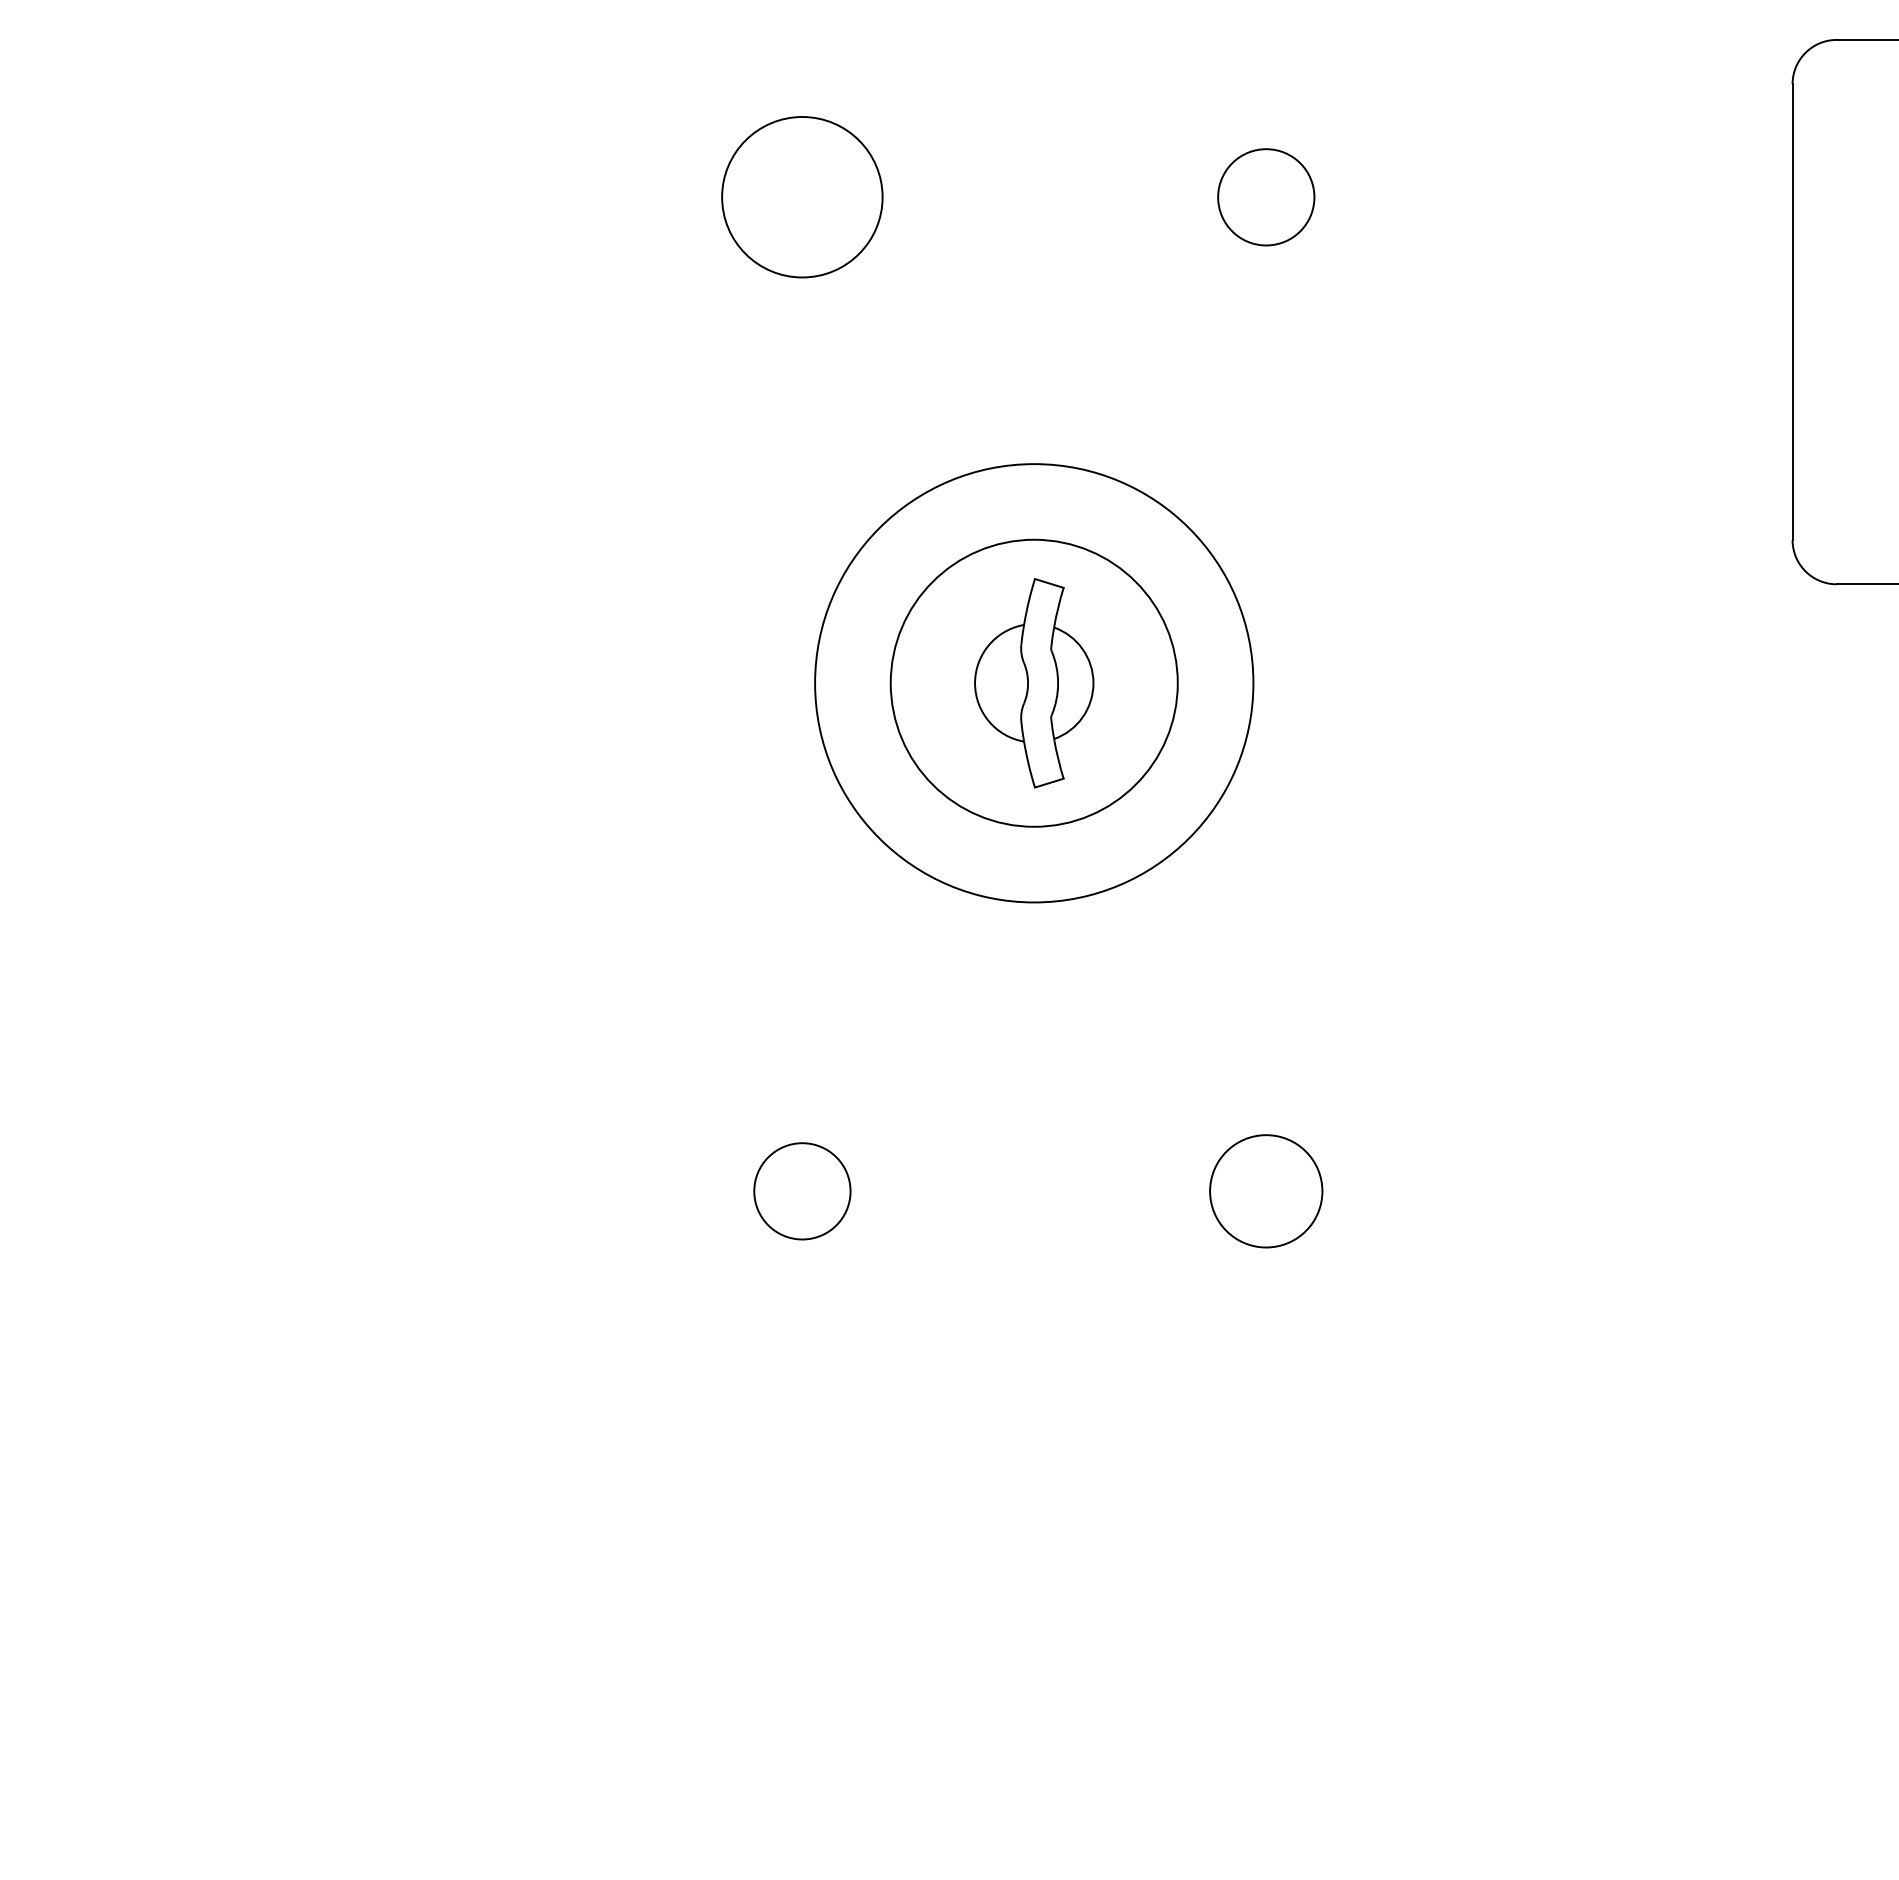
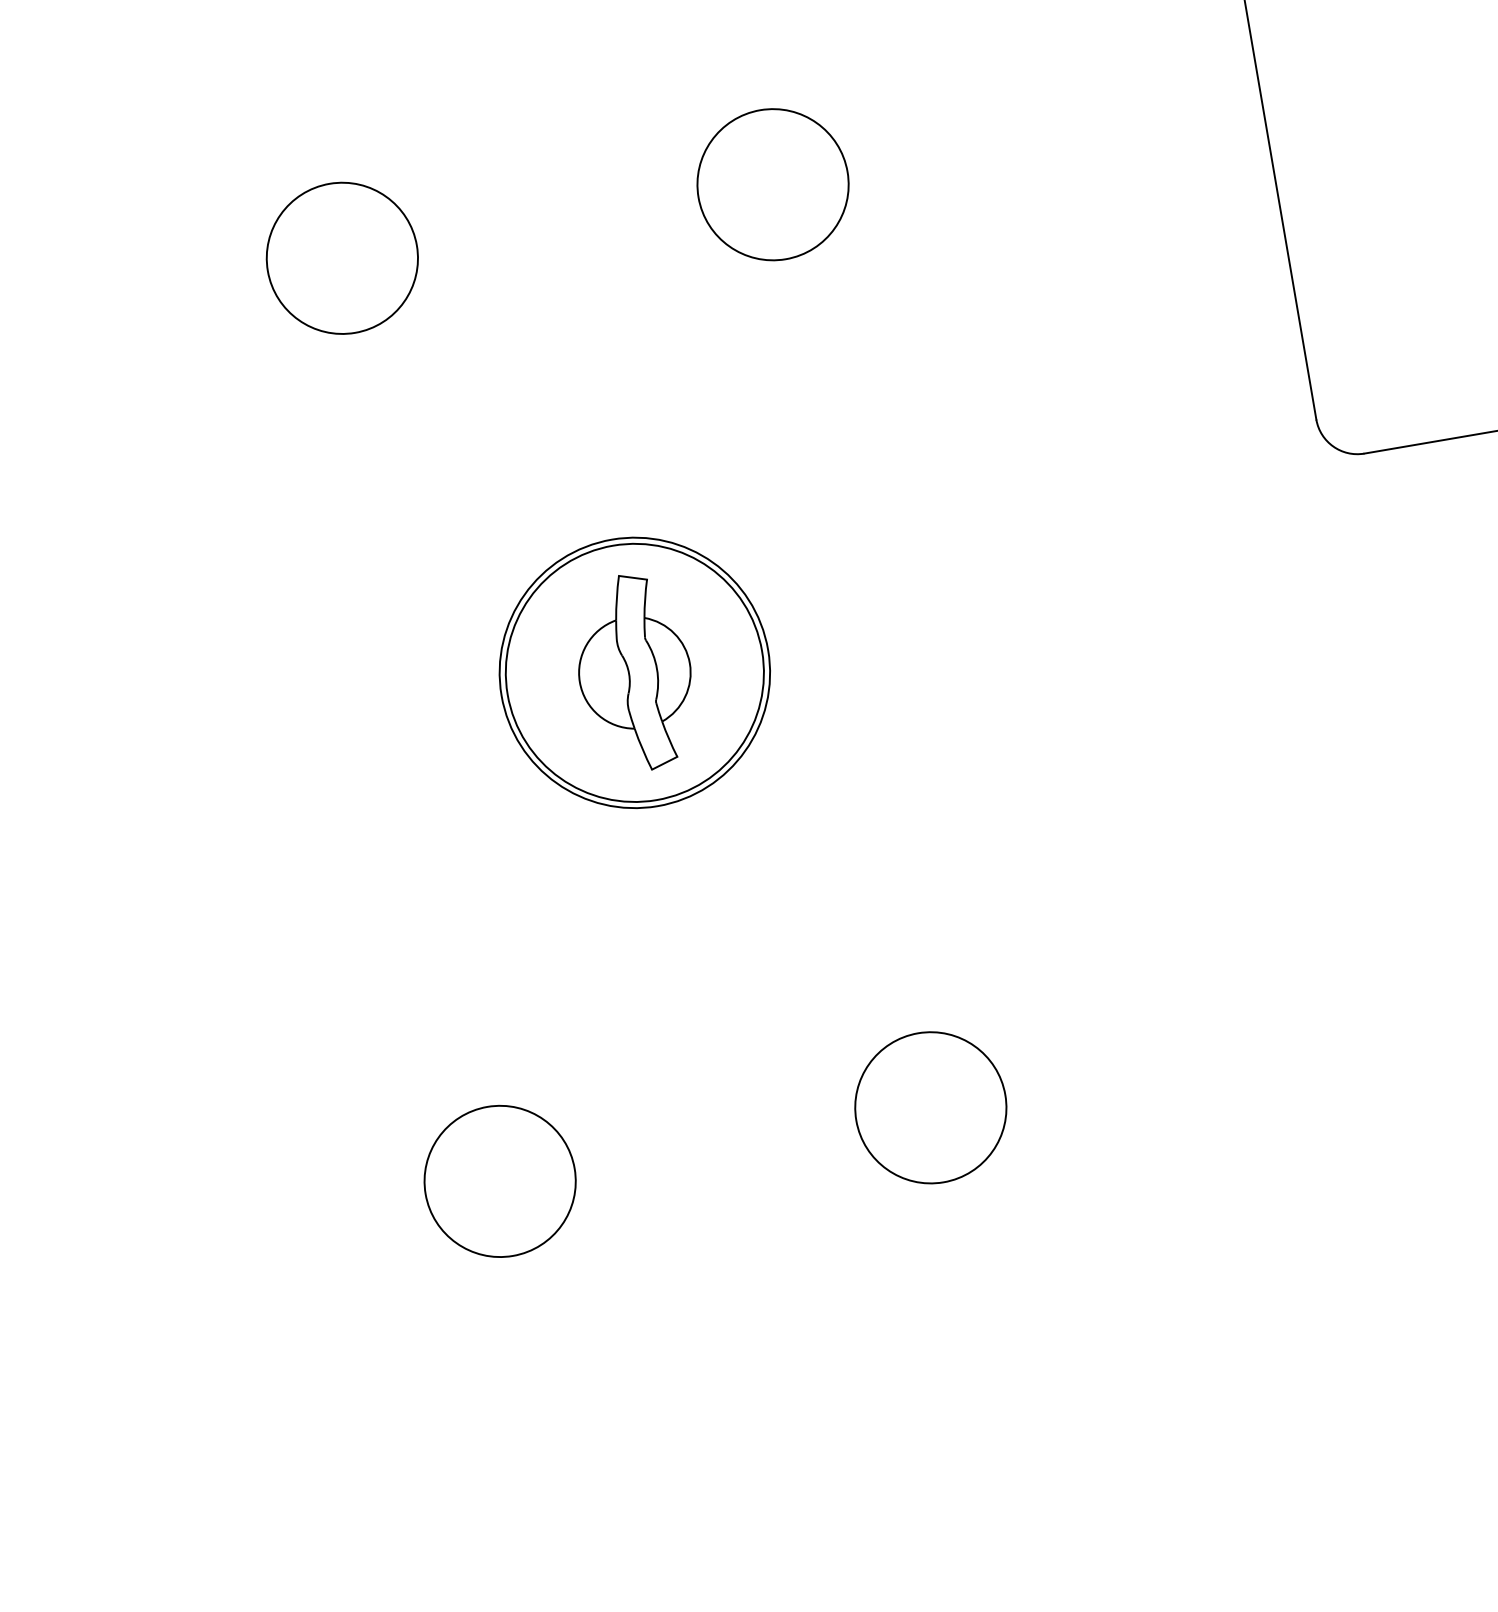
circle: (1266, 197) -> (773, 184), size x1.67
circle: (1034, 683) -> (635, 673), size x0.62
circle: (802, 1191) -> (500, 1181), size x1.67
circle: (1266, 1191) -> (931, 1107), size x1.43

